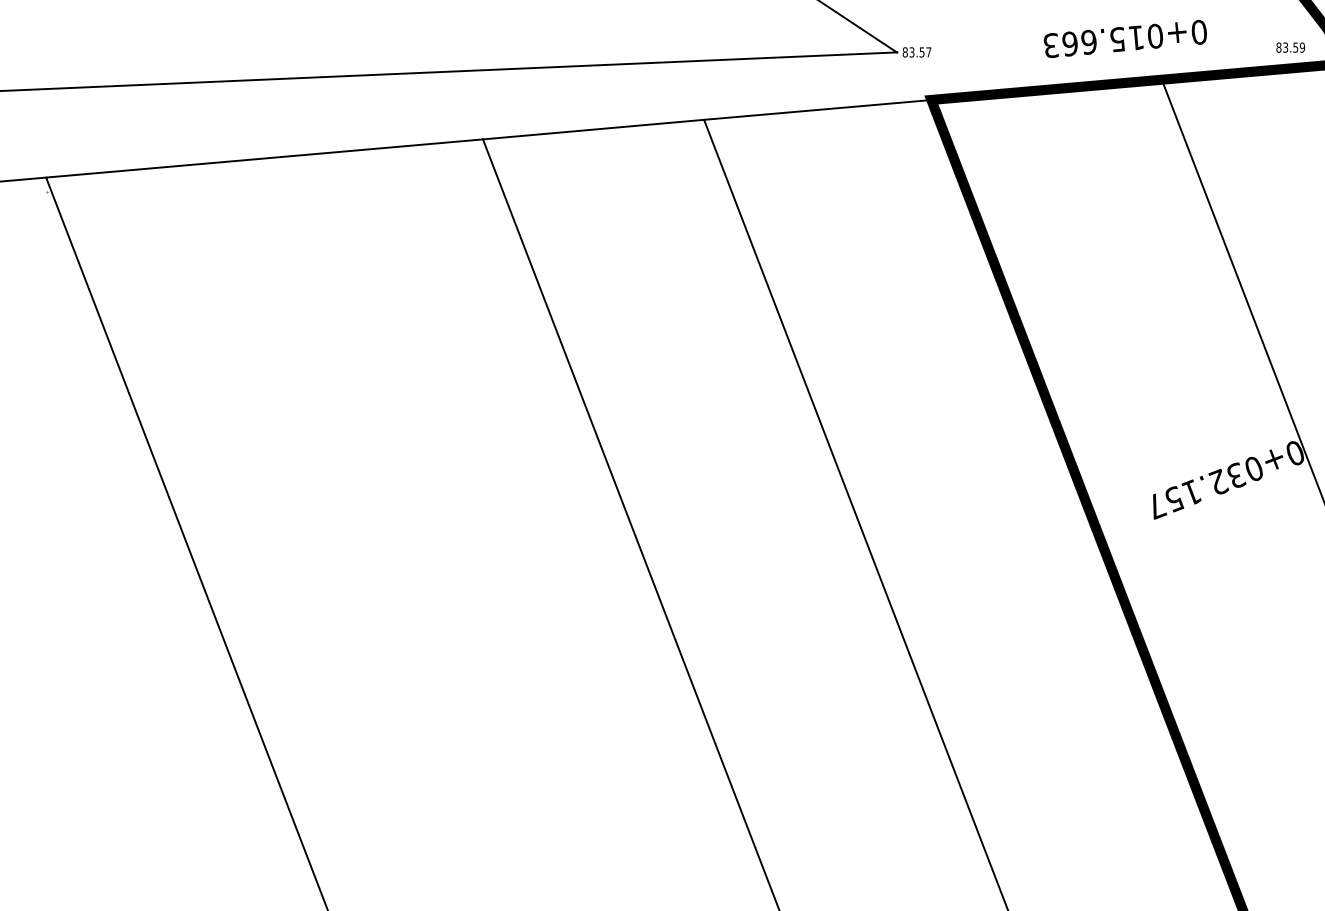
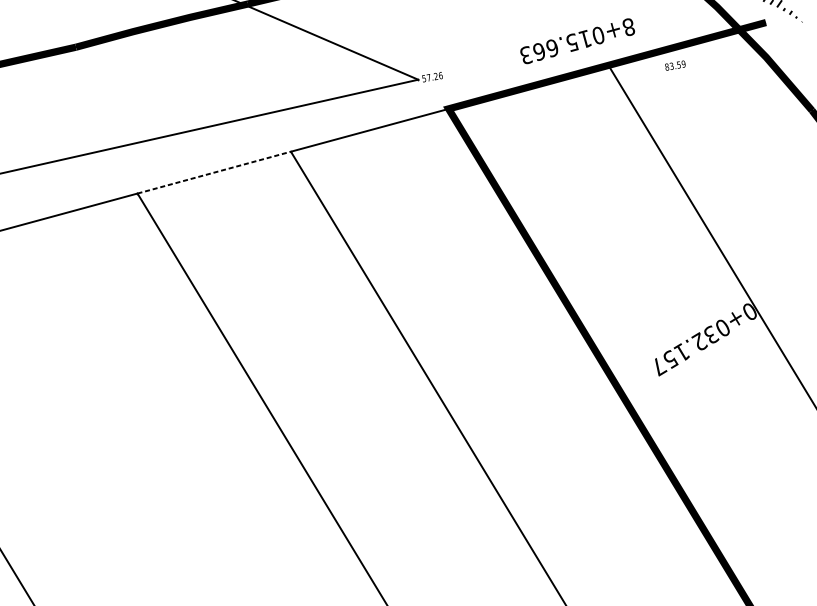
text: (1198, 32) -> (628, 27), 0+015.663 -> 8+015.663
text: (1290, 47) -> (675, 65), moved
text: (916, 52) -> (432, 77), 83.57 -> 57.26
line: (594, 129) -> (214, 172), solid -> dashed

